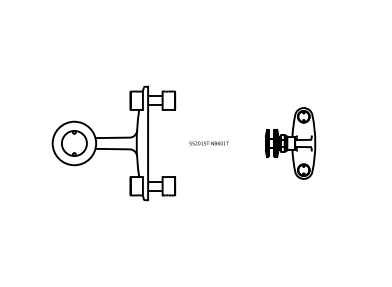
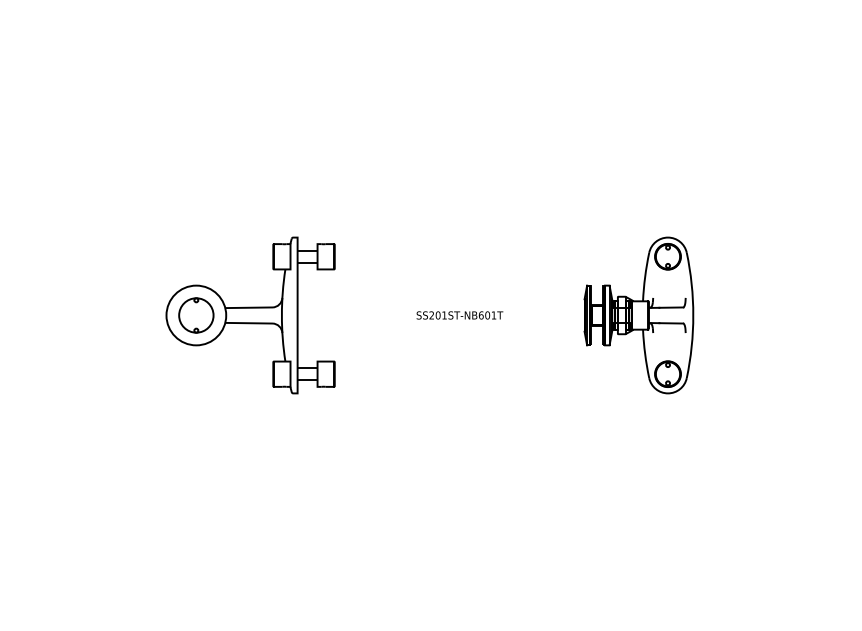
part: (113, 143) -> (249, 315), size x0.62

